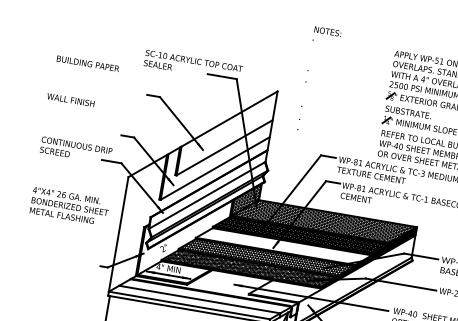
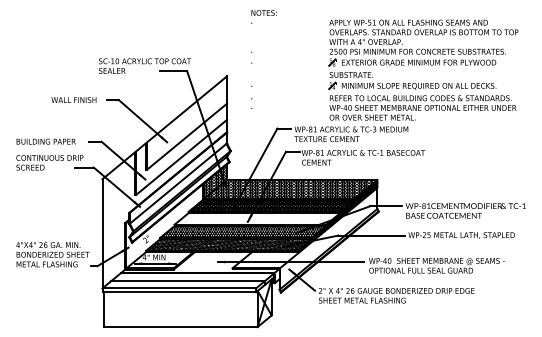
text: (87, 63) -> (45, 141), moved
text: (70, 99) -> (73, 99), moved
text: (69, 206) -> (52, 254), moved

